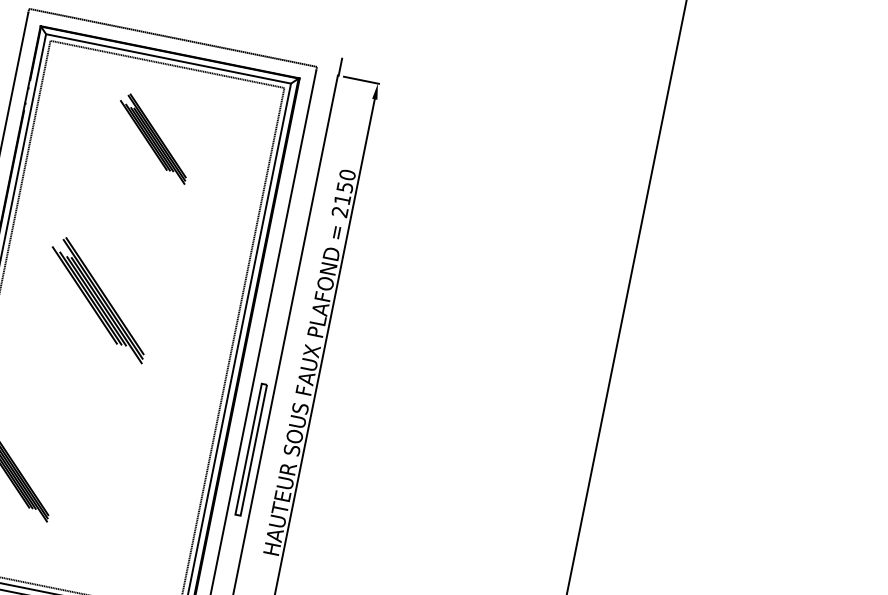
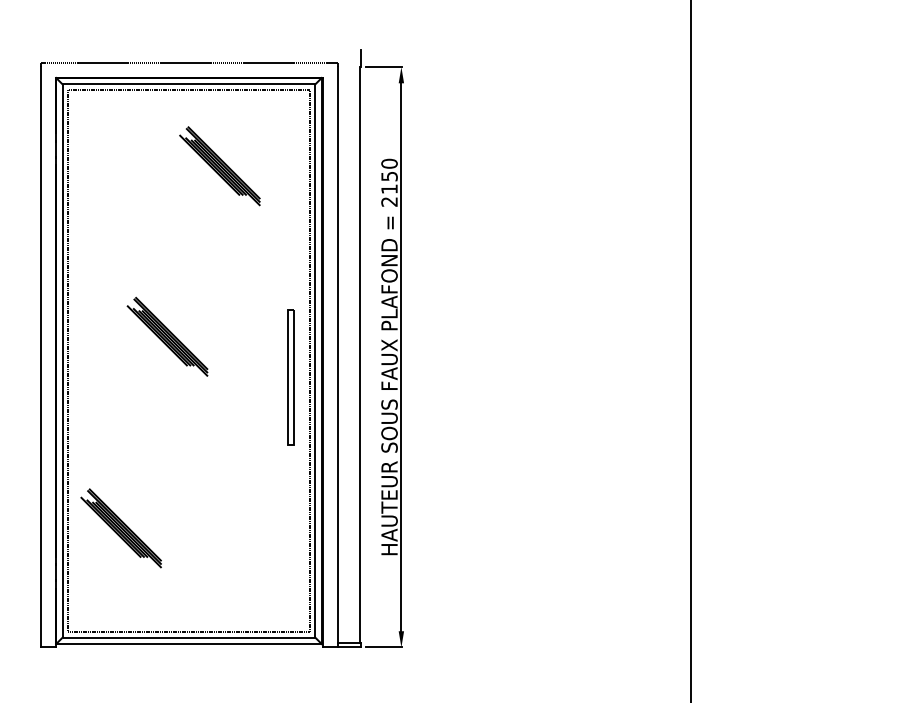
part: (153, 138) -> (219, 166), moved
part: (98, 299) -> (167, 336), size x0.71
part: (250, 449) -> (290, 377), moved

